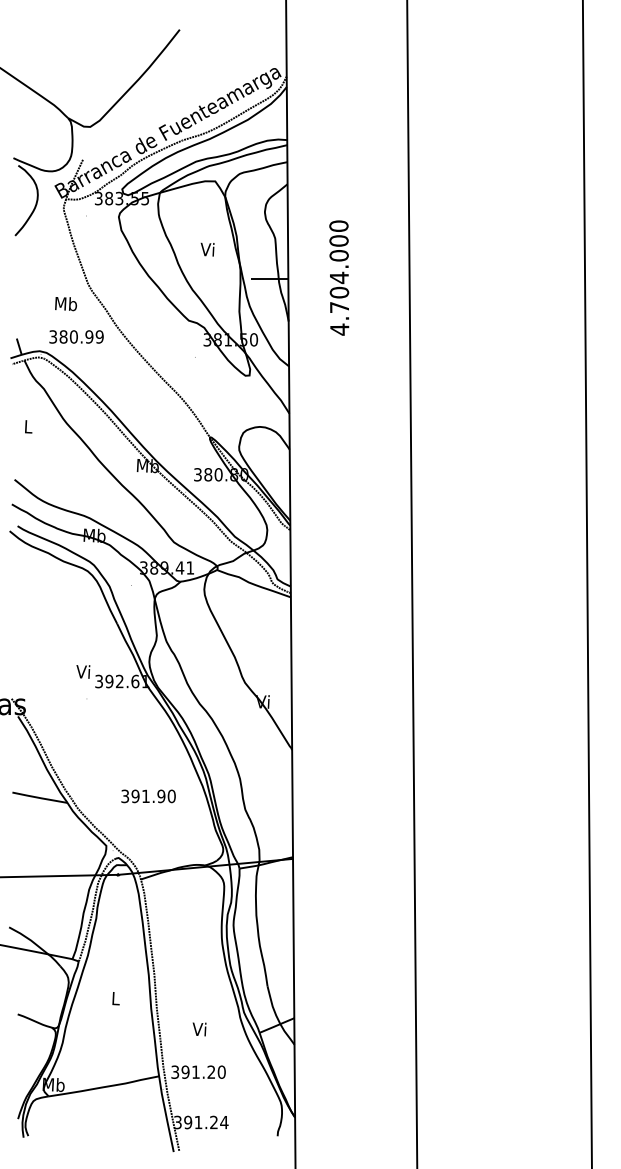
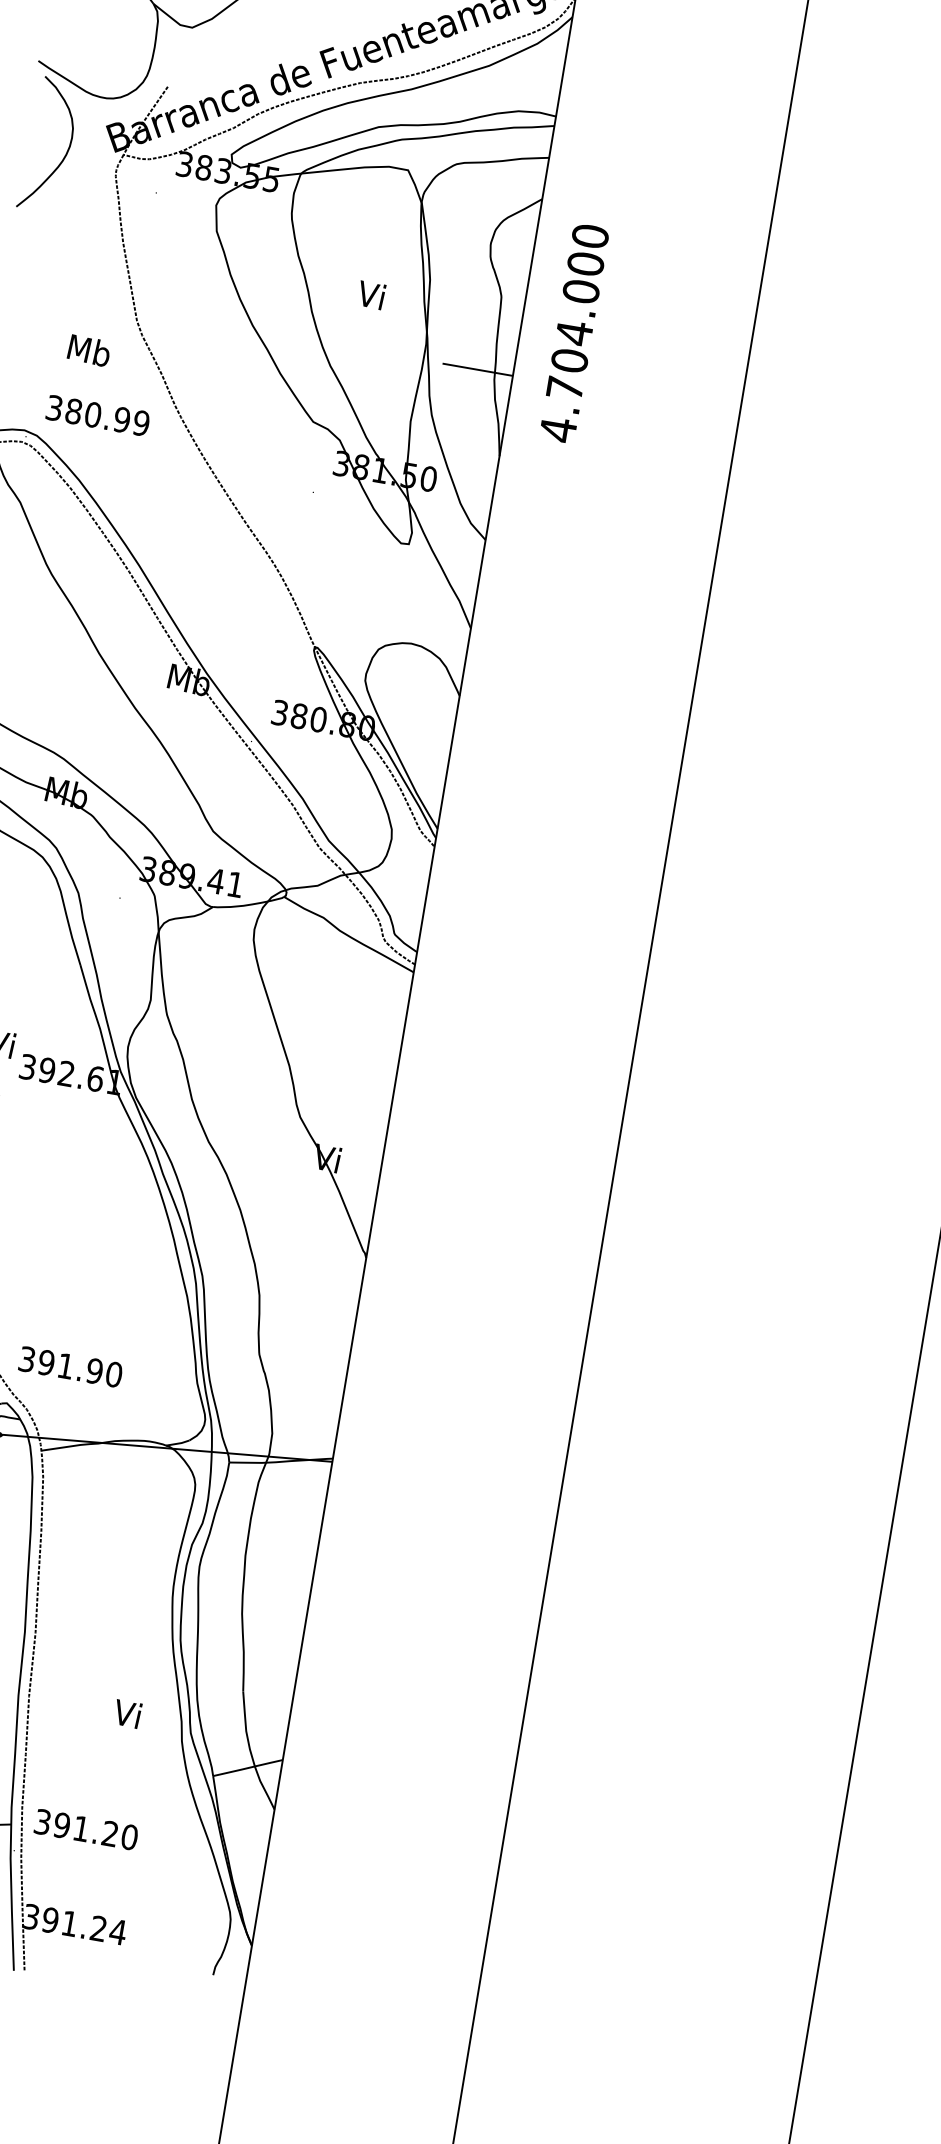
text: (339, 277) -> (574, 332), moved
text: (148, 796) -> (70, 1367), moved
text: (199, 1029) -> (127, 1714), moved

